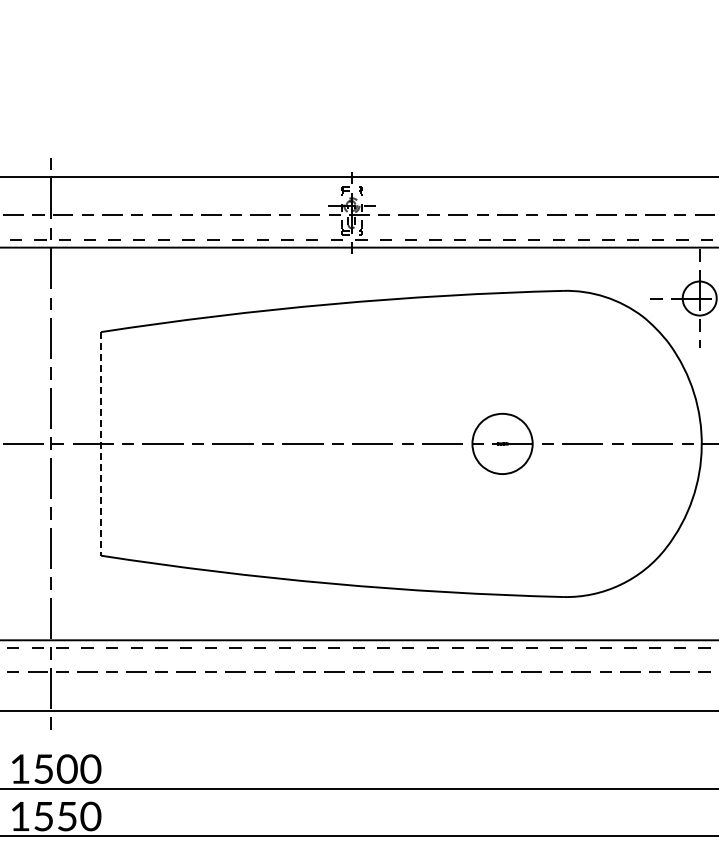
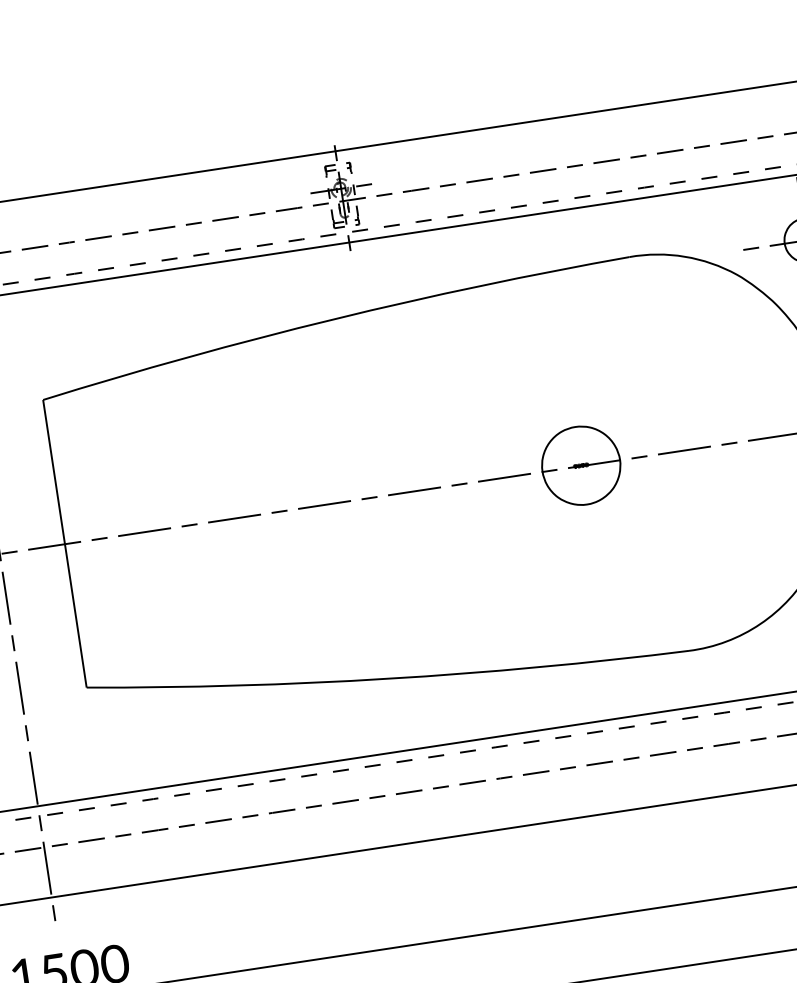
line: (101, 443) -> (65, 543), dashed -> solid

